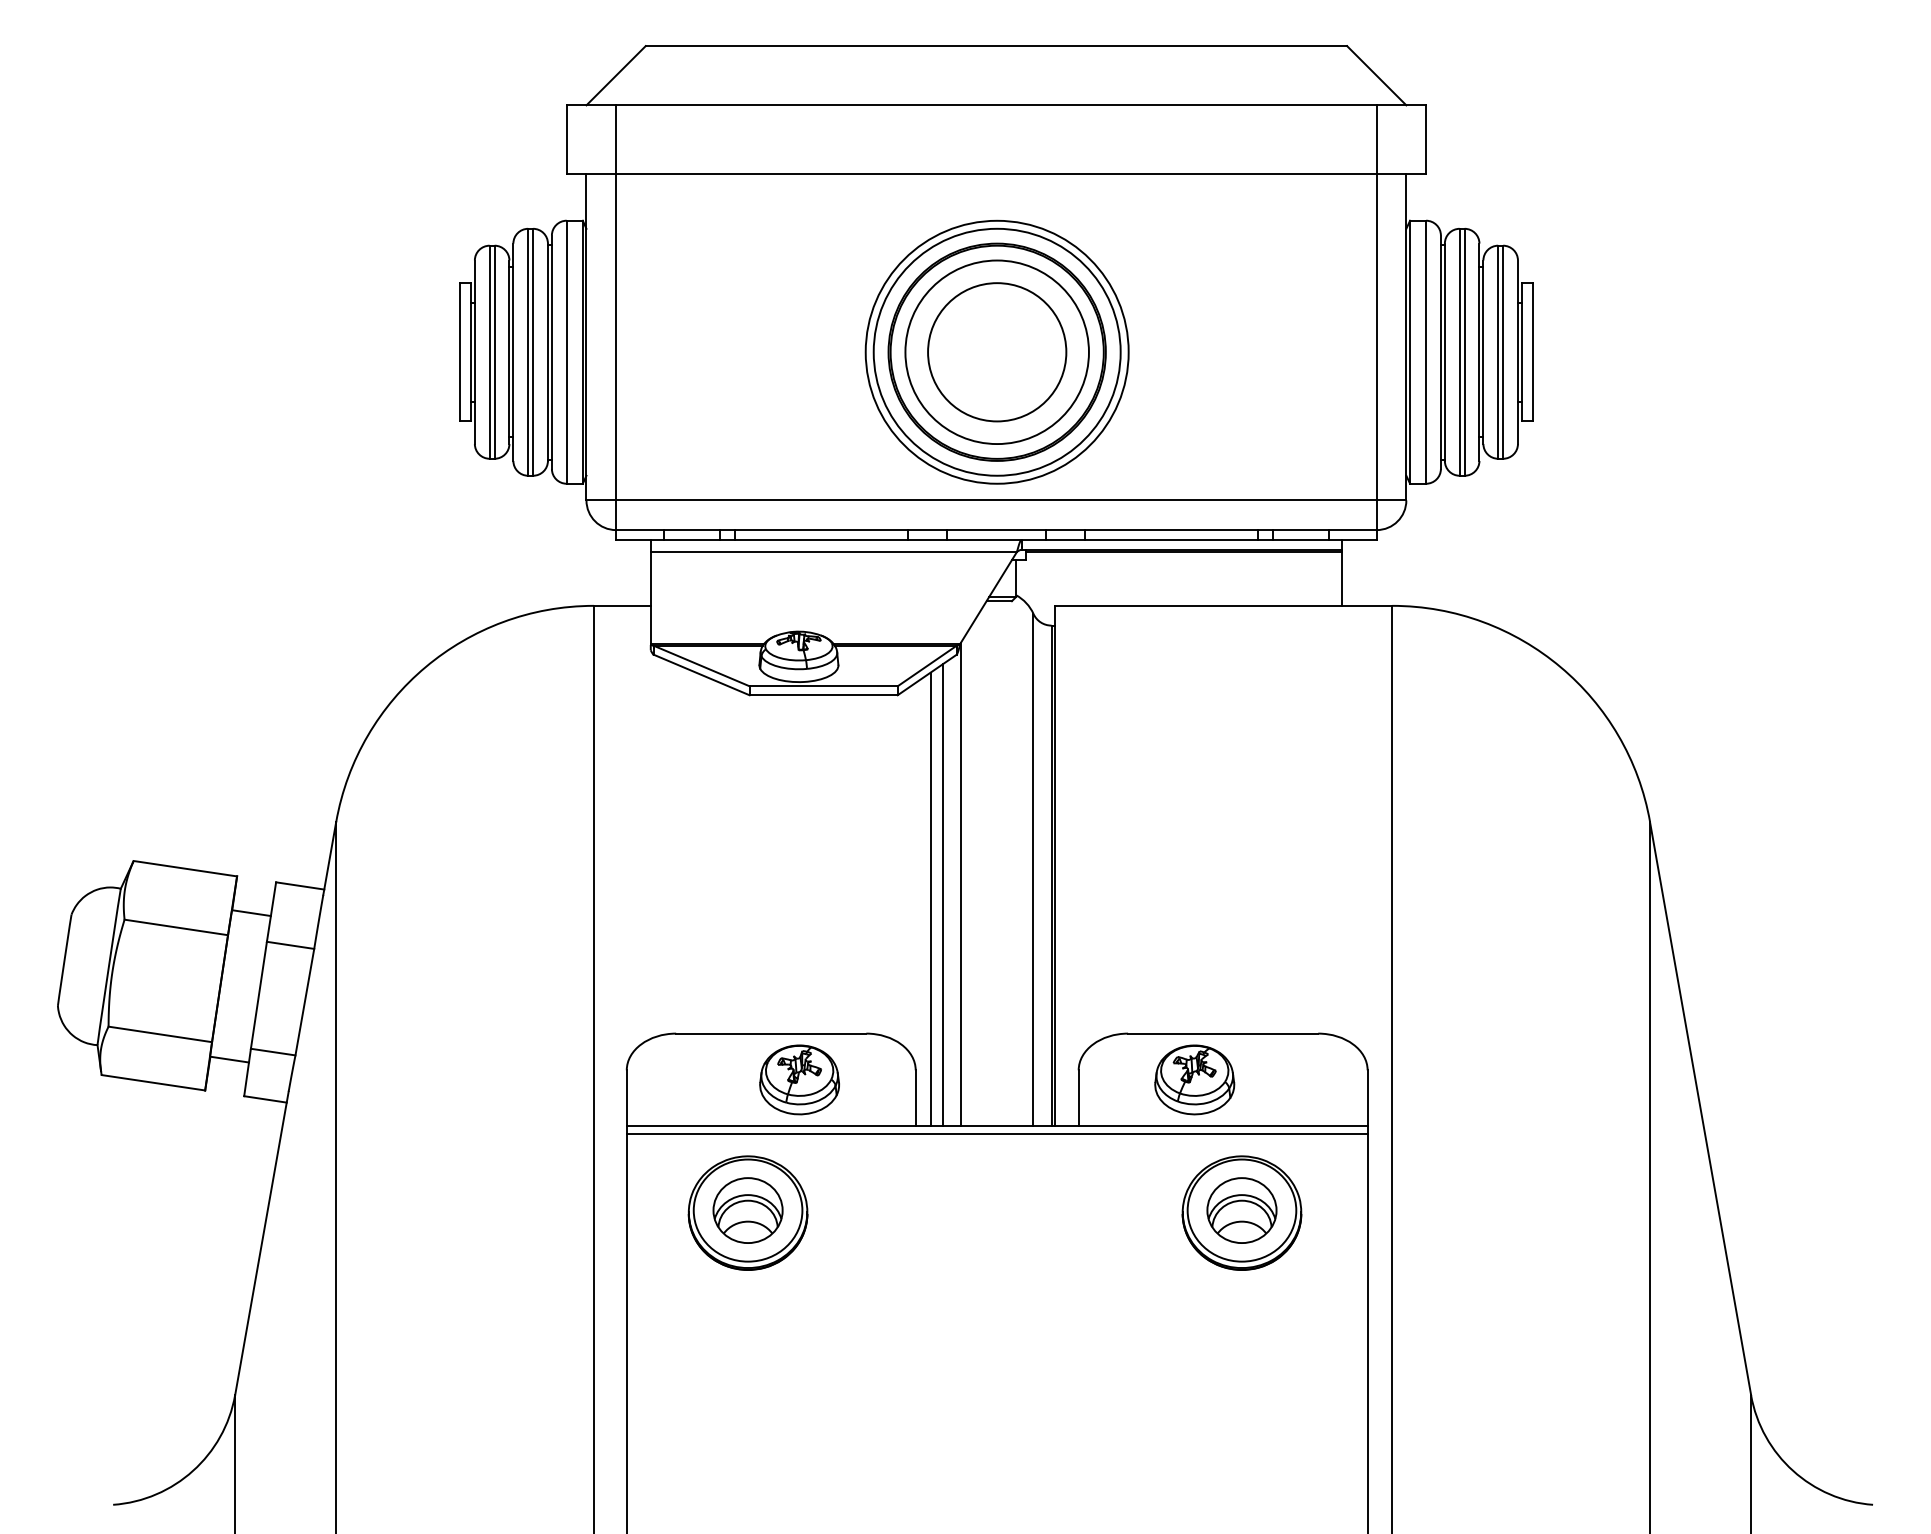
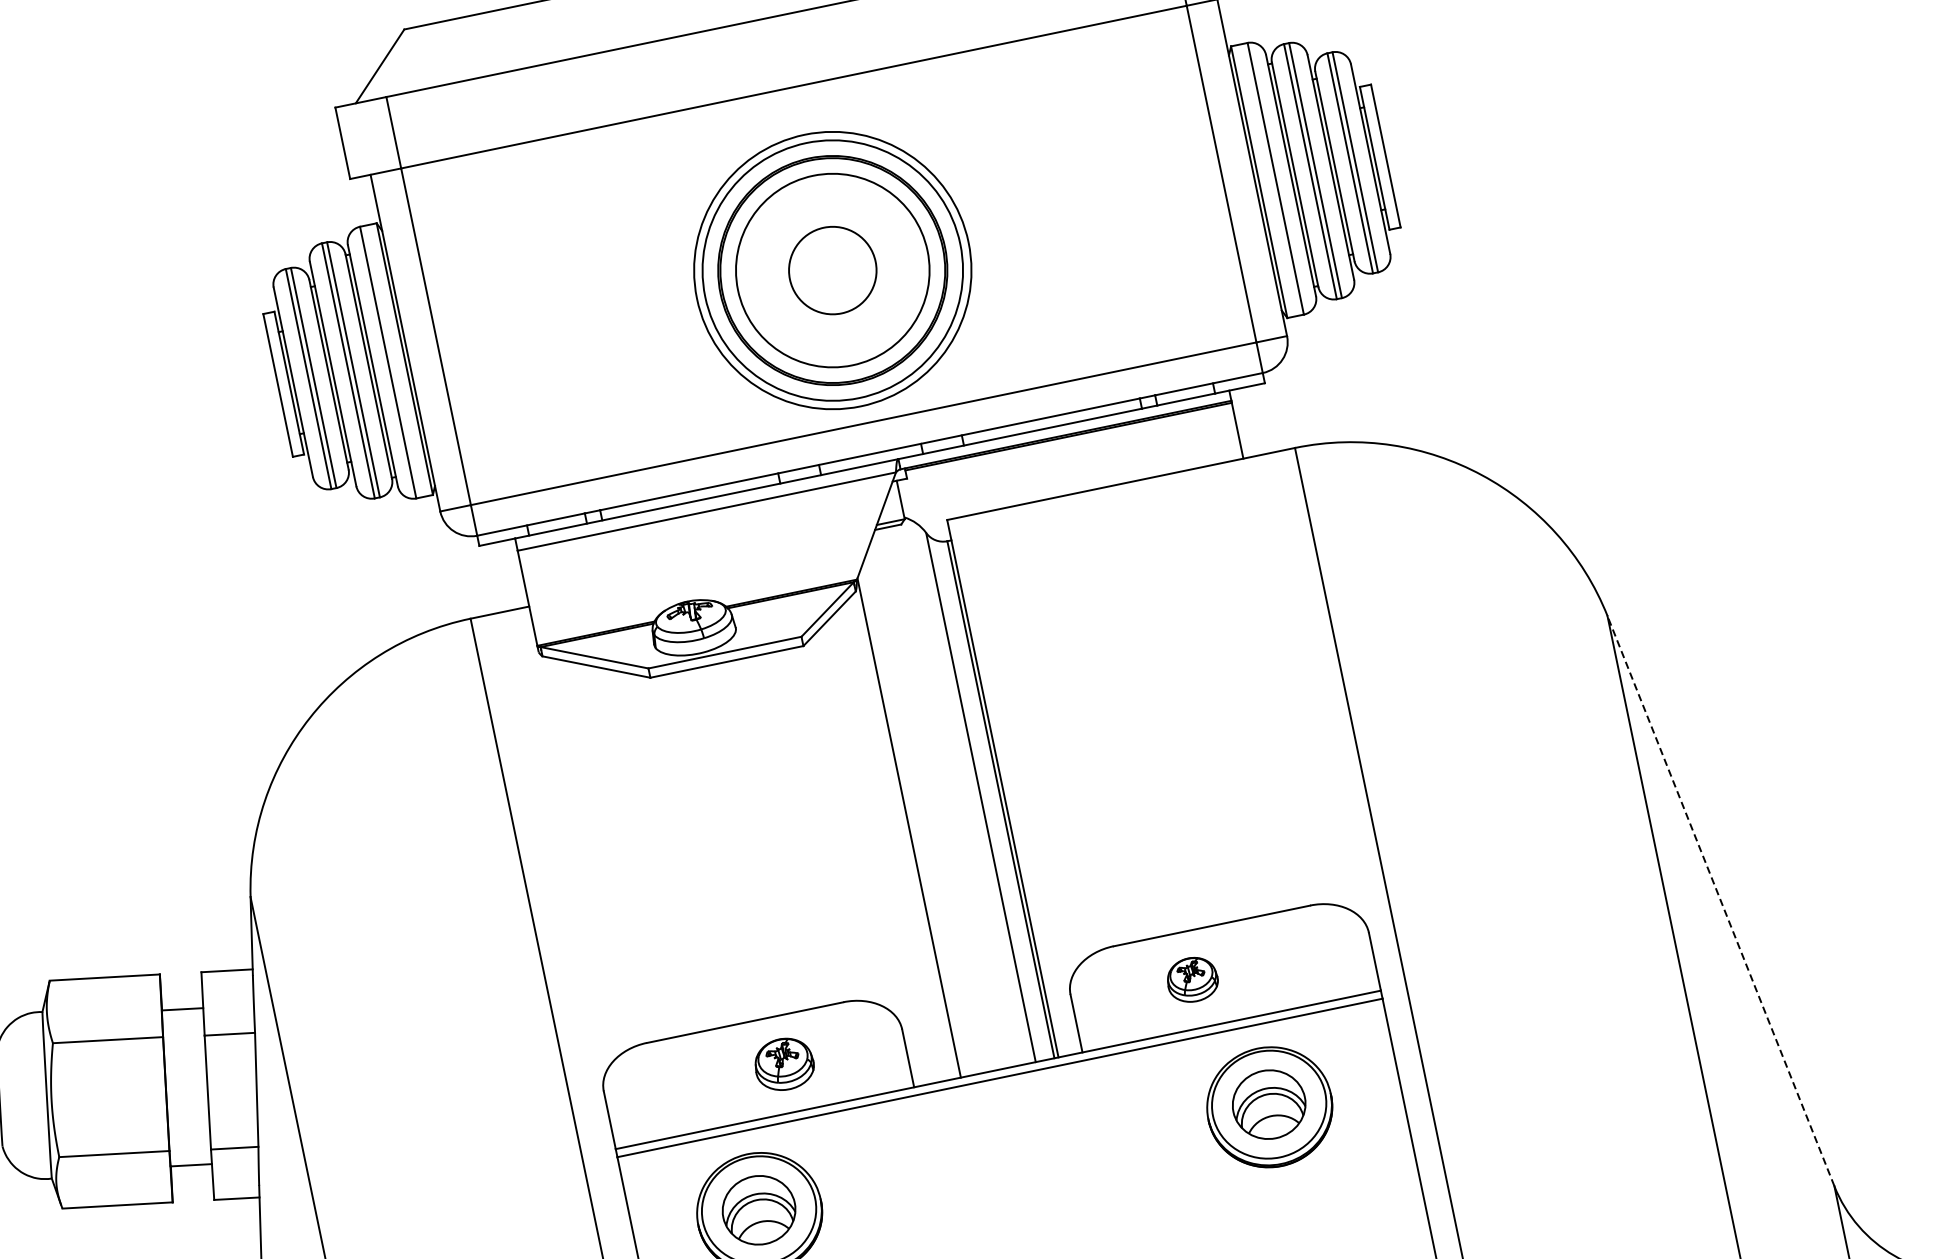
circle: (997, 352) -> (833, 270), size x0.6
line: (942, 895) -> (892, 843), removed
line: (930, 899) -> (880, 850), removed
part: (799, 1079) -> (784, 1063), size x0.7
part: (1194, 1079) -> (1192, 979), size x0.6
line: (1700, 1108) -> (1720, 901), solid -> dashed

